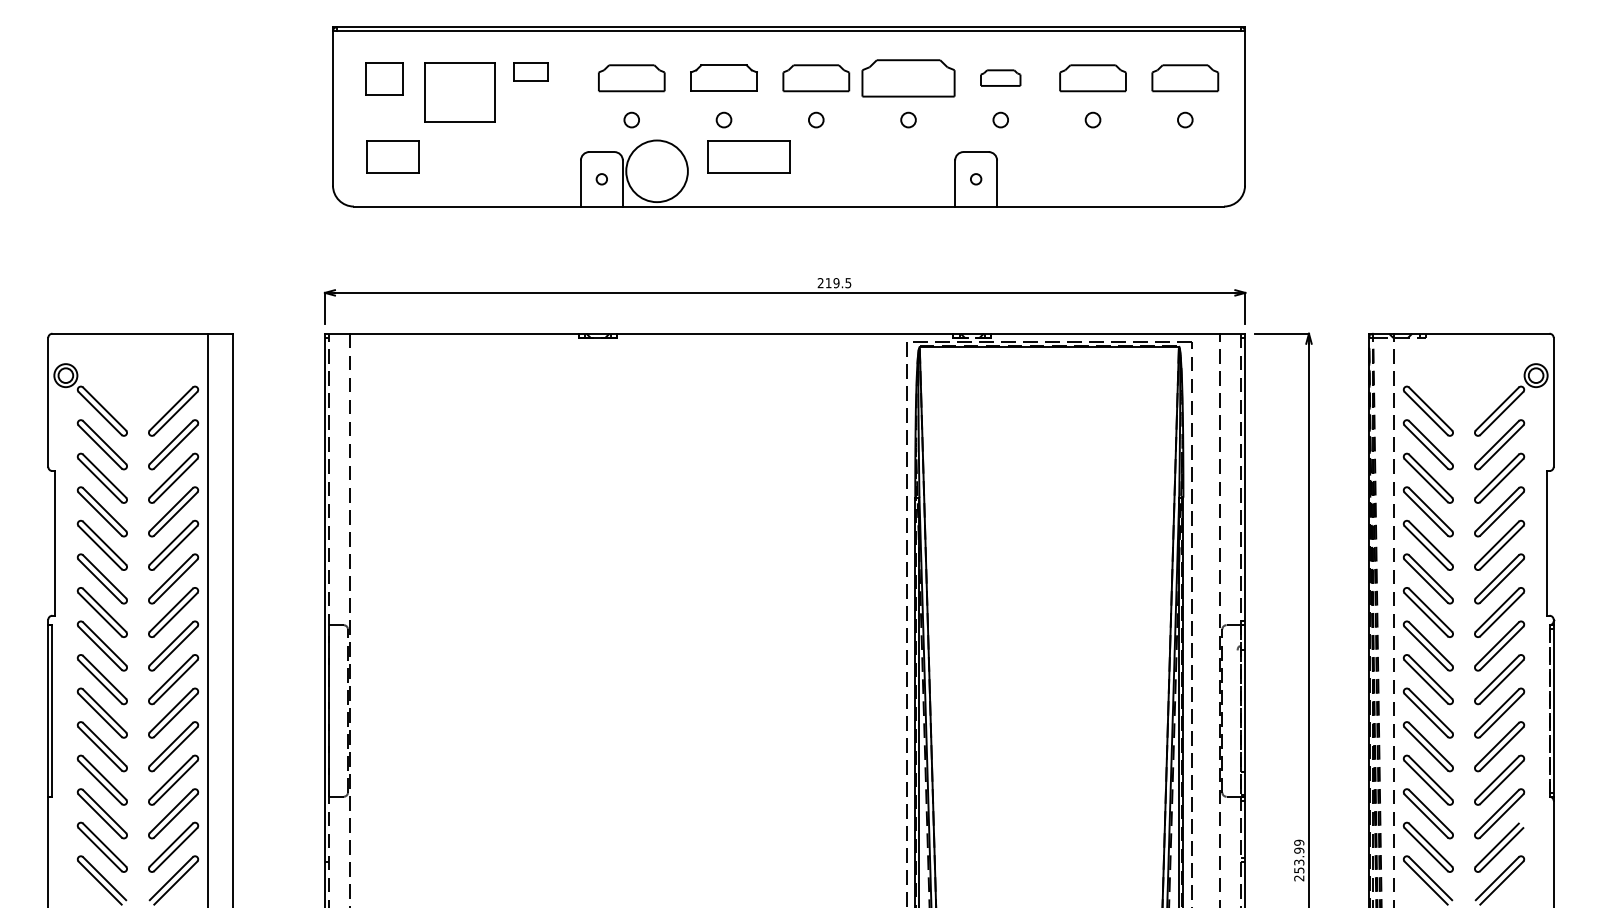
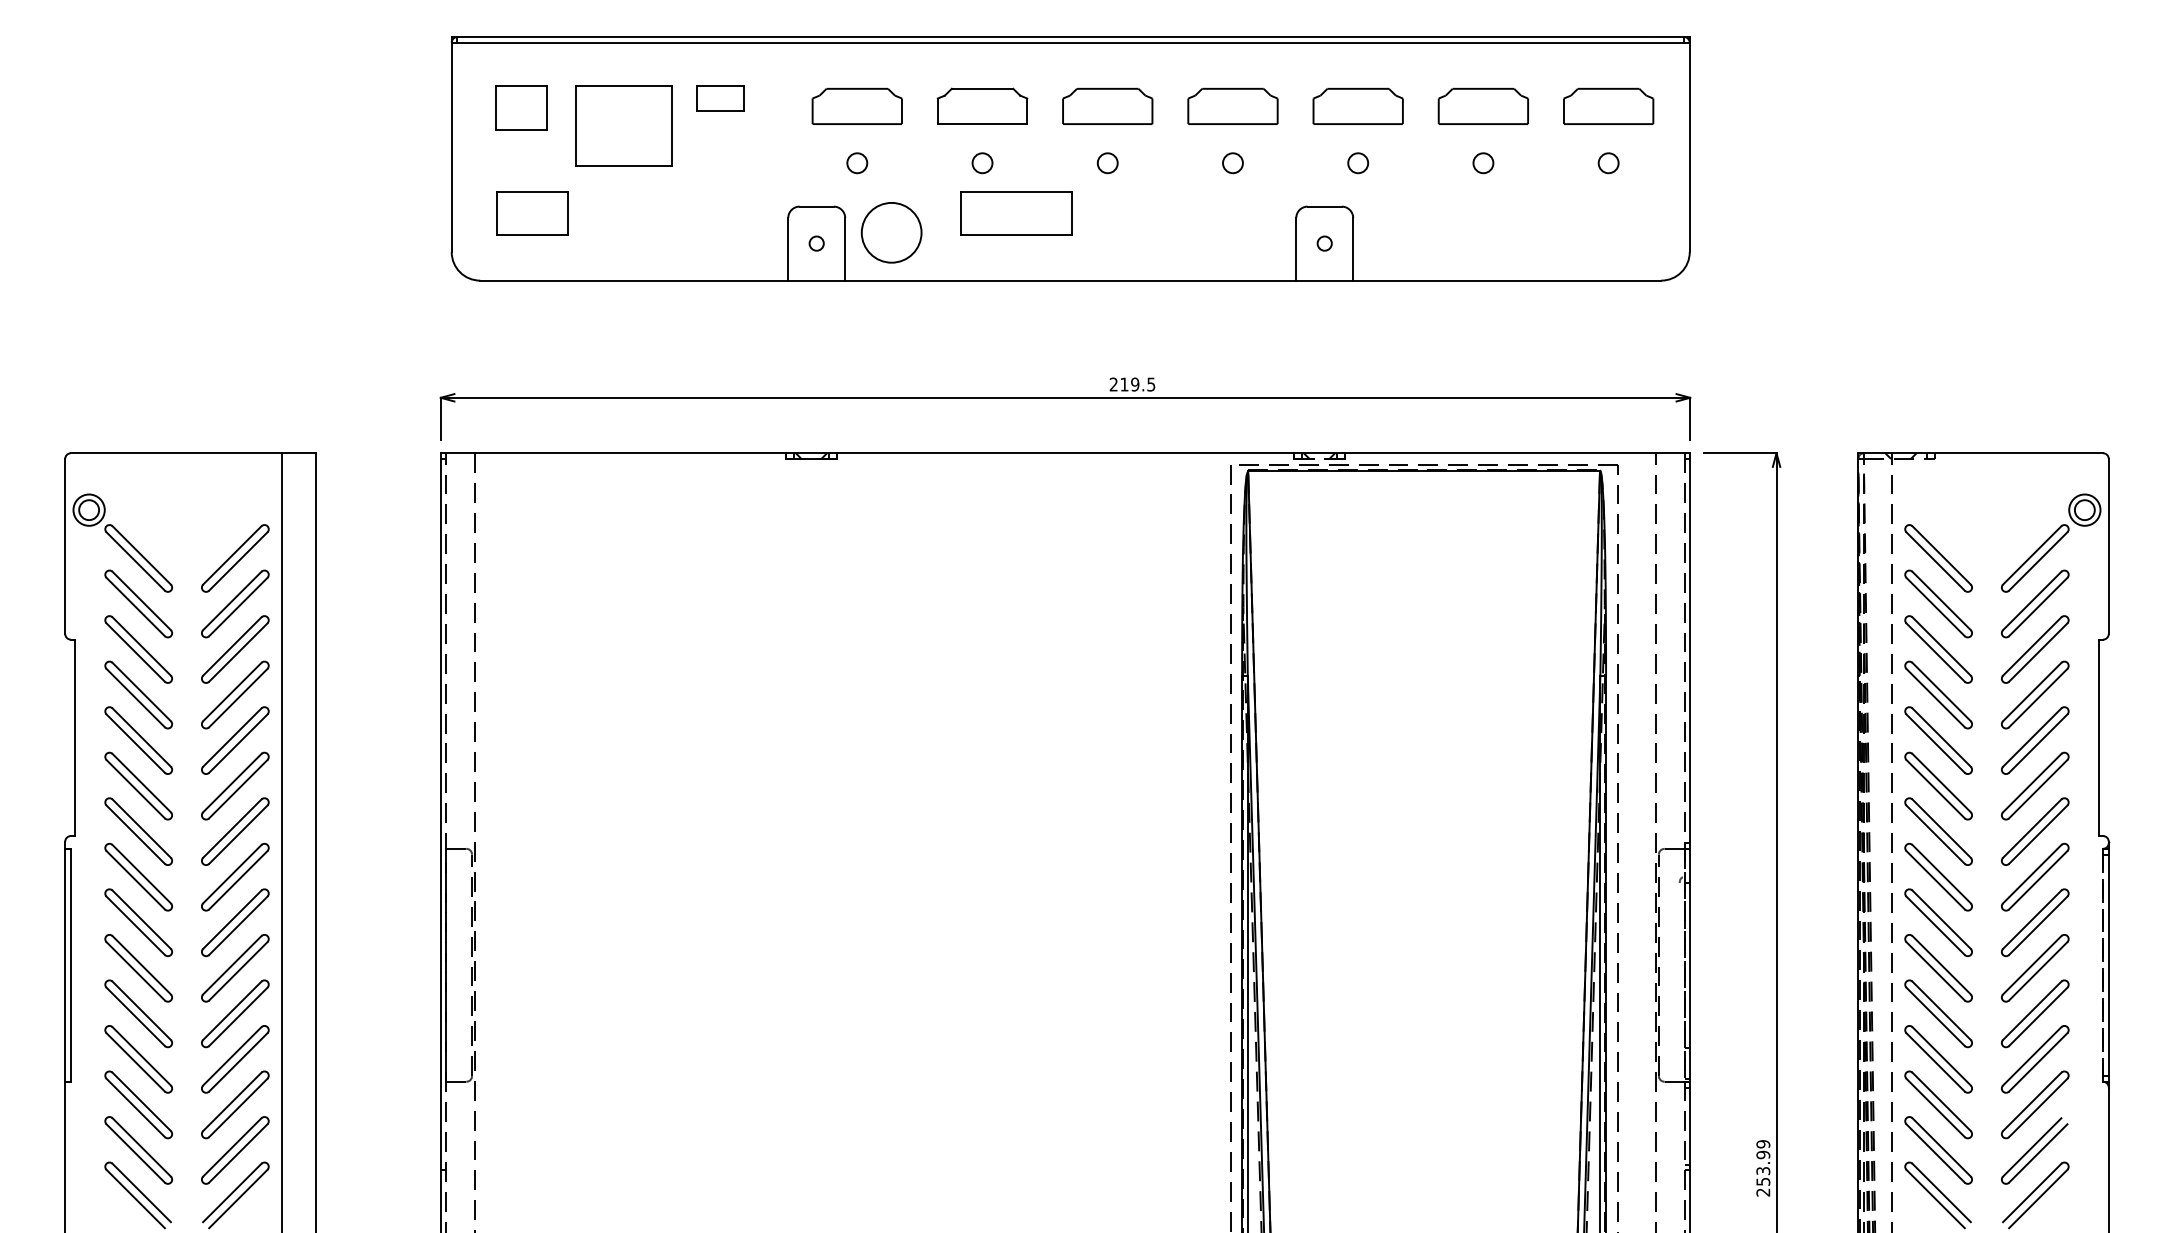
part: (908, 77) -> (1232, 105), size x0.71
part: (1000, 77) -> (1357, 105), size x1.67
circle: (656, 171) -> (891, 232), size x0.71

